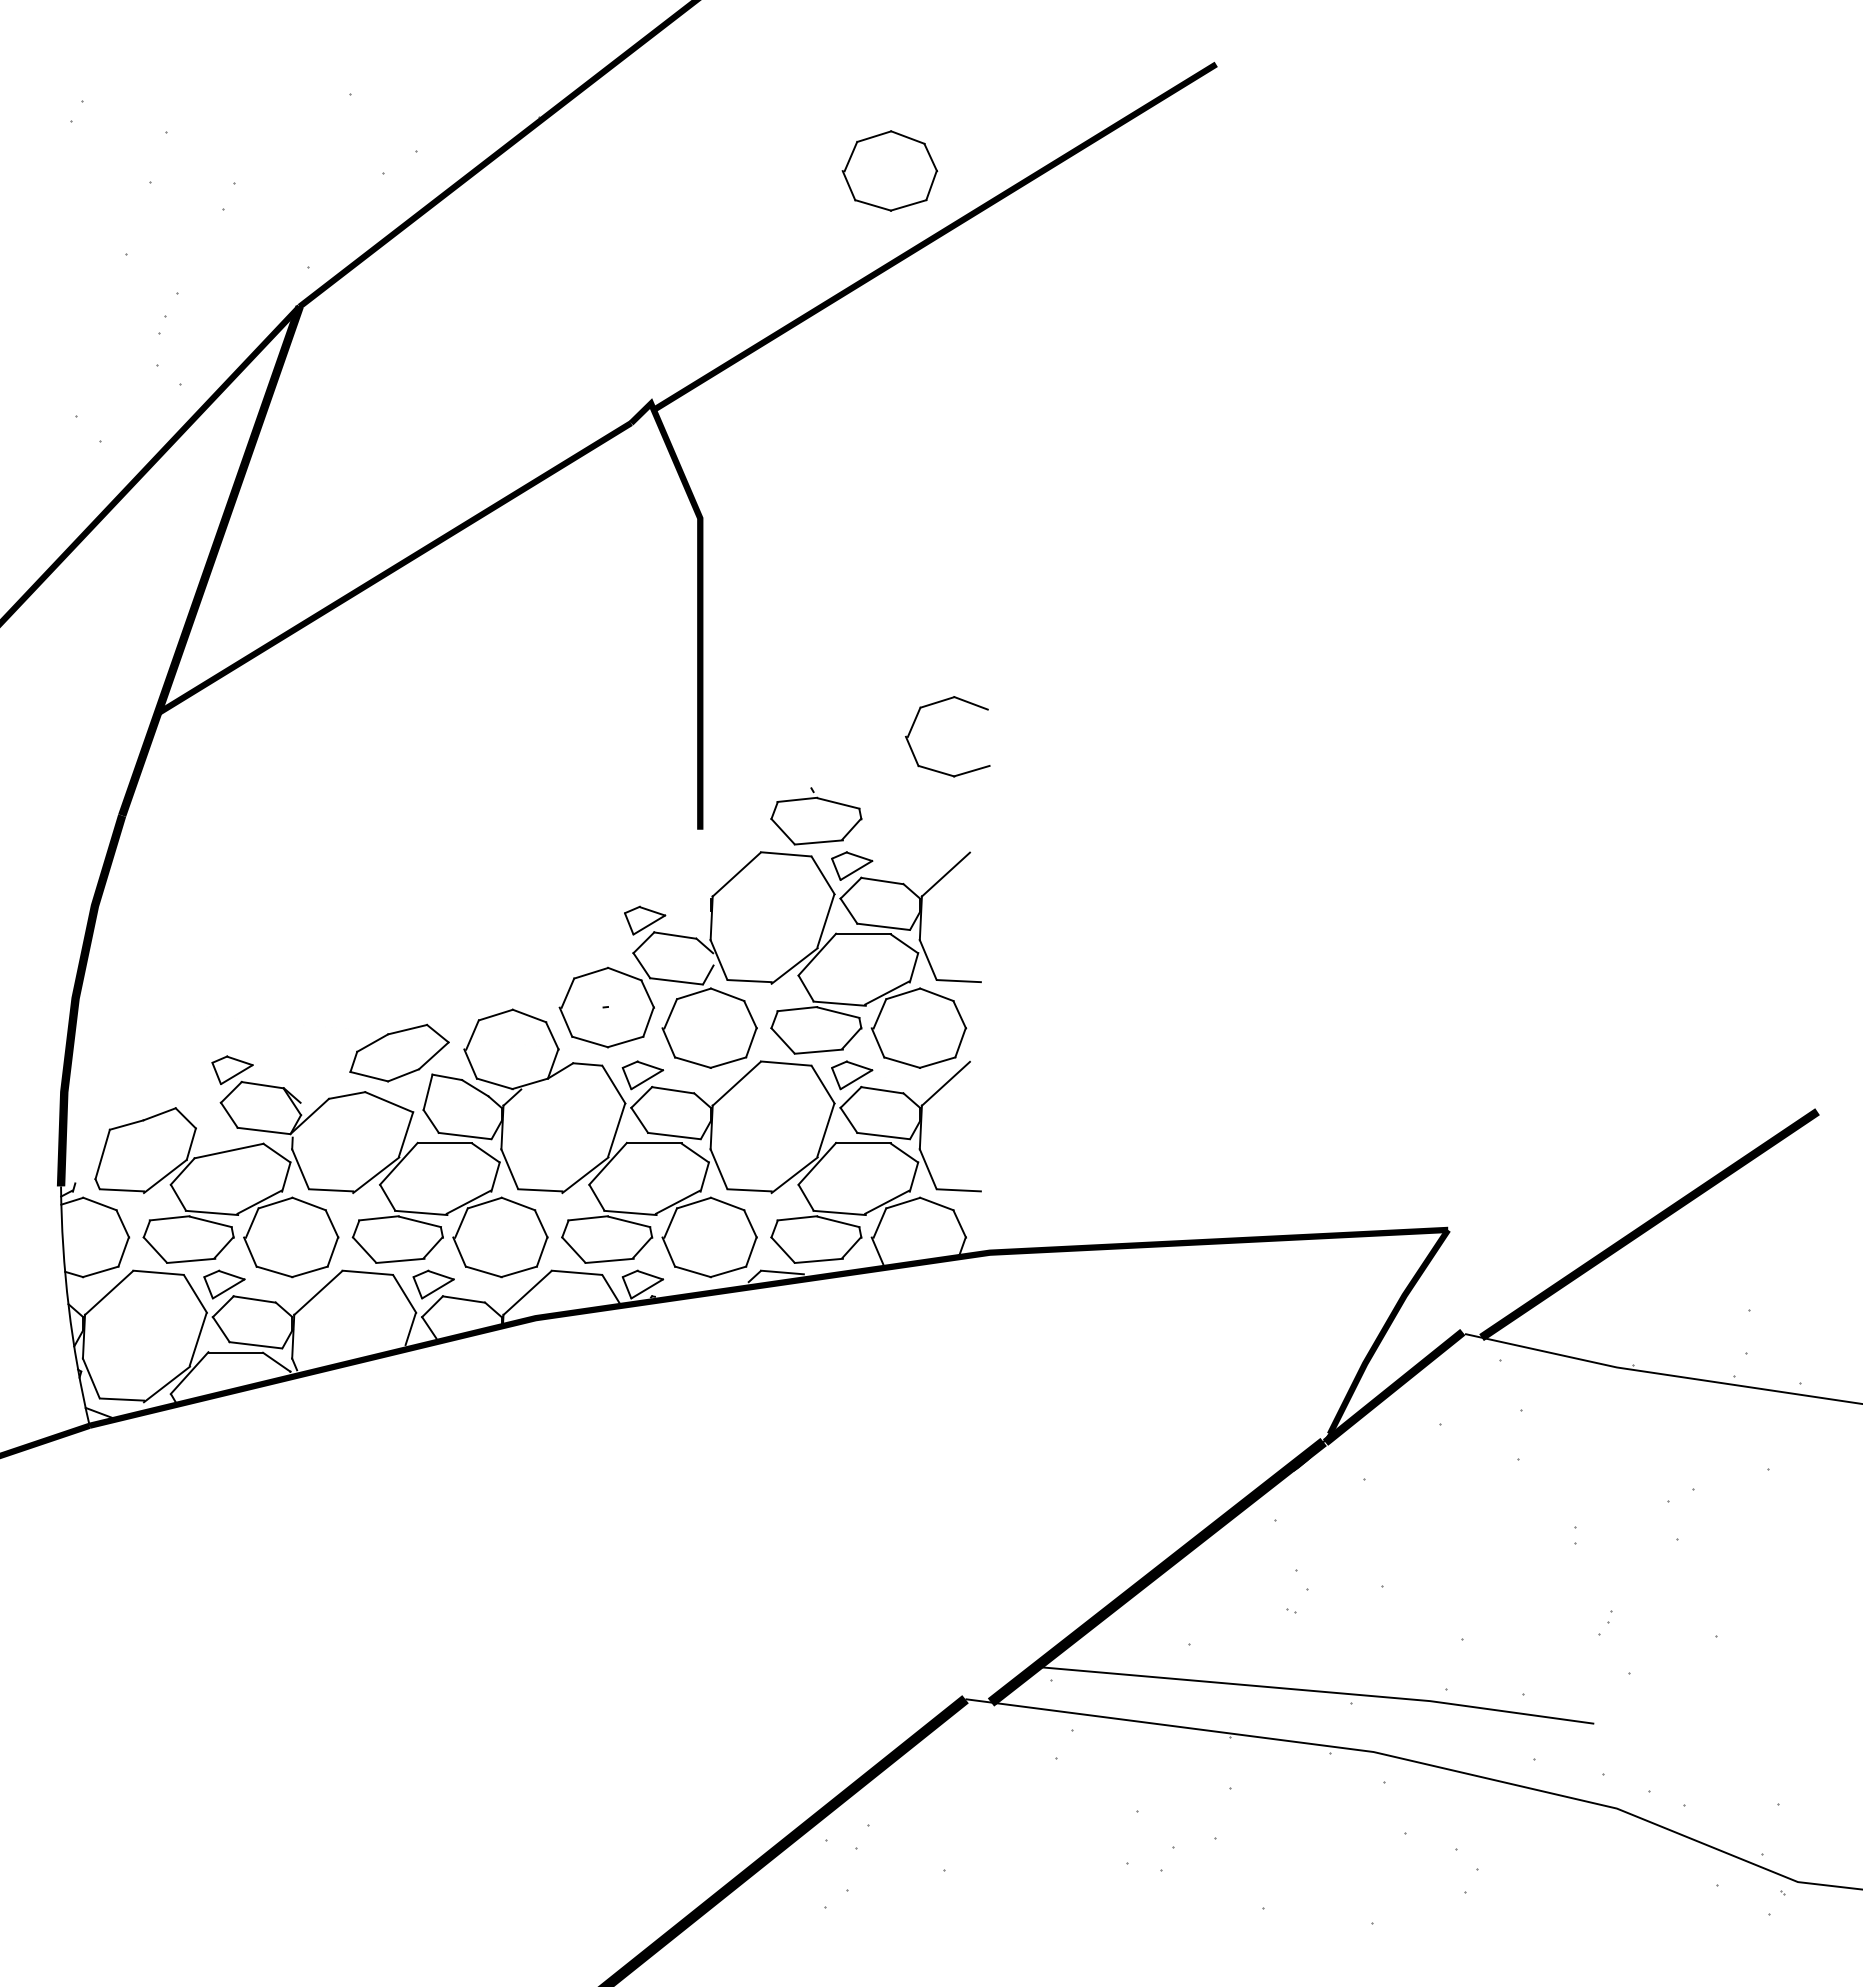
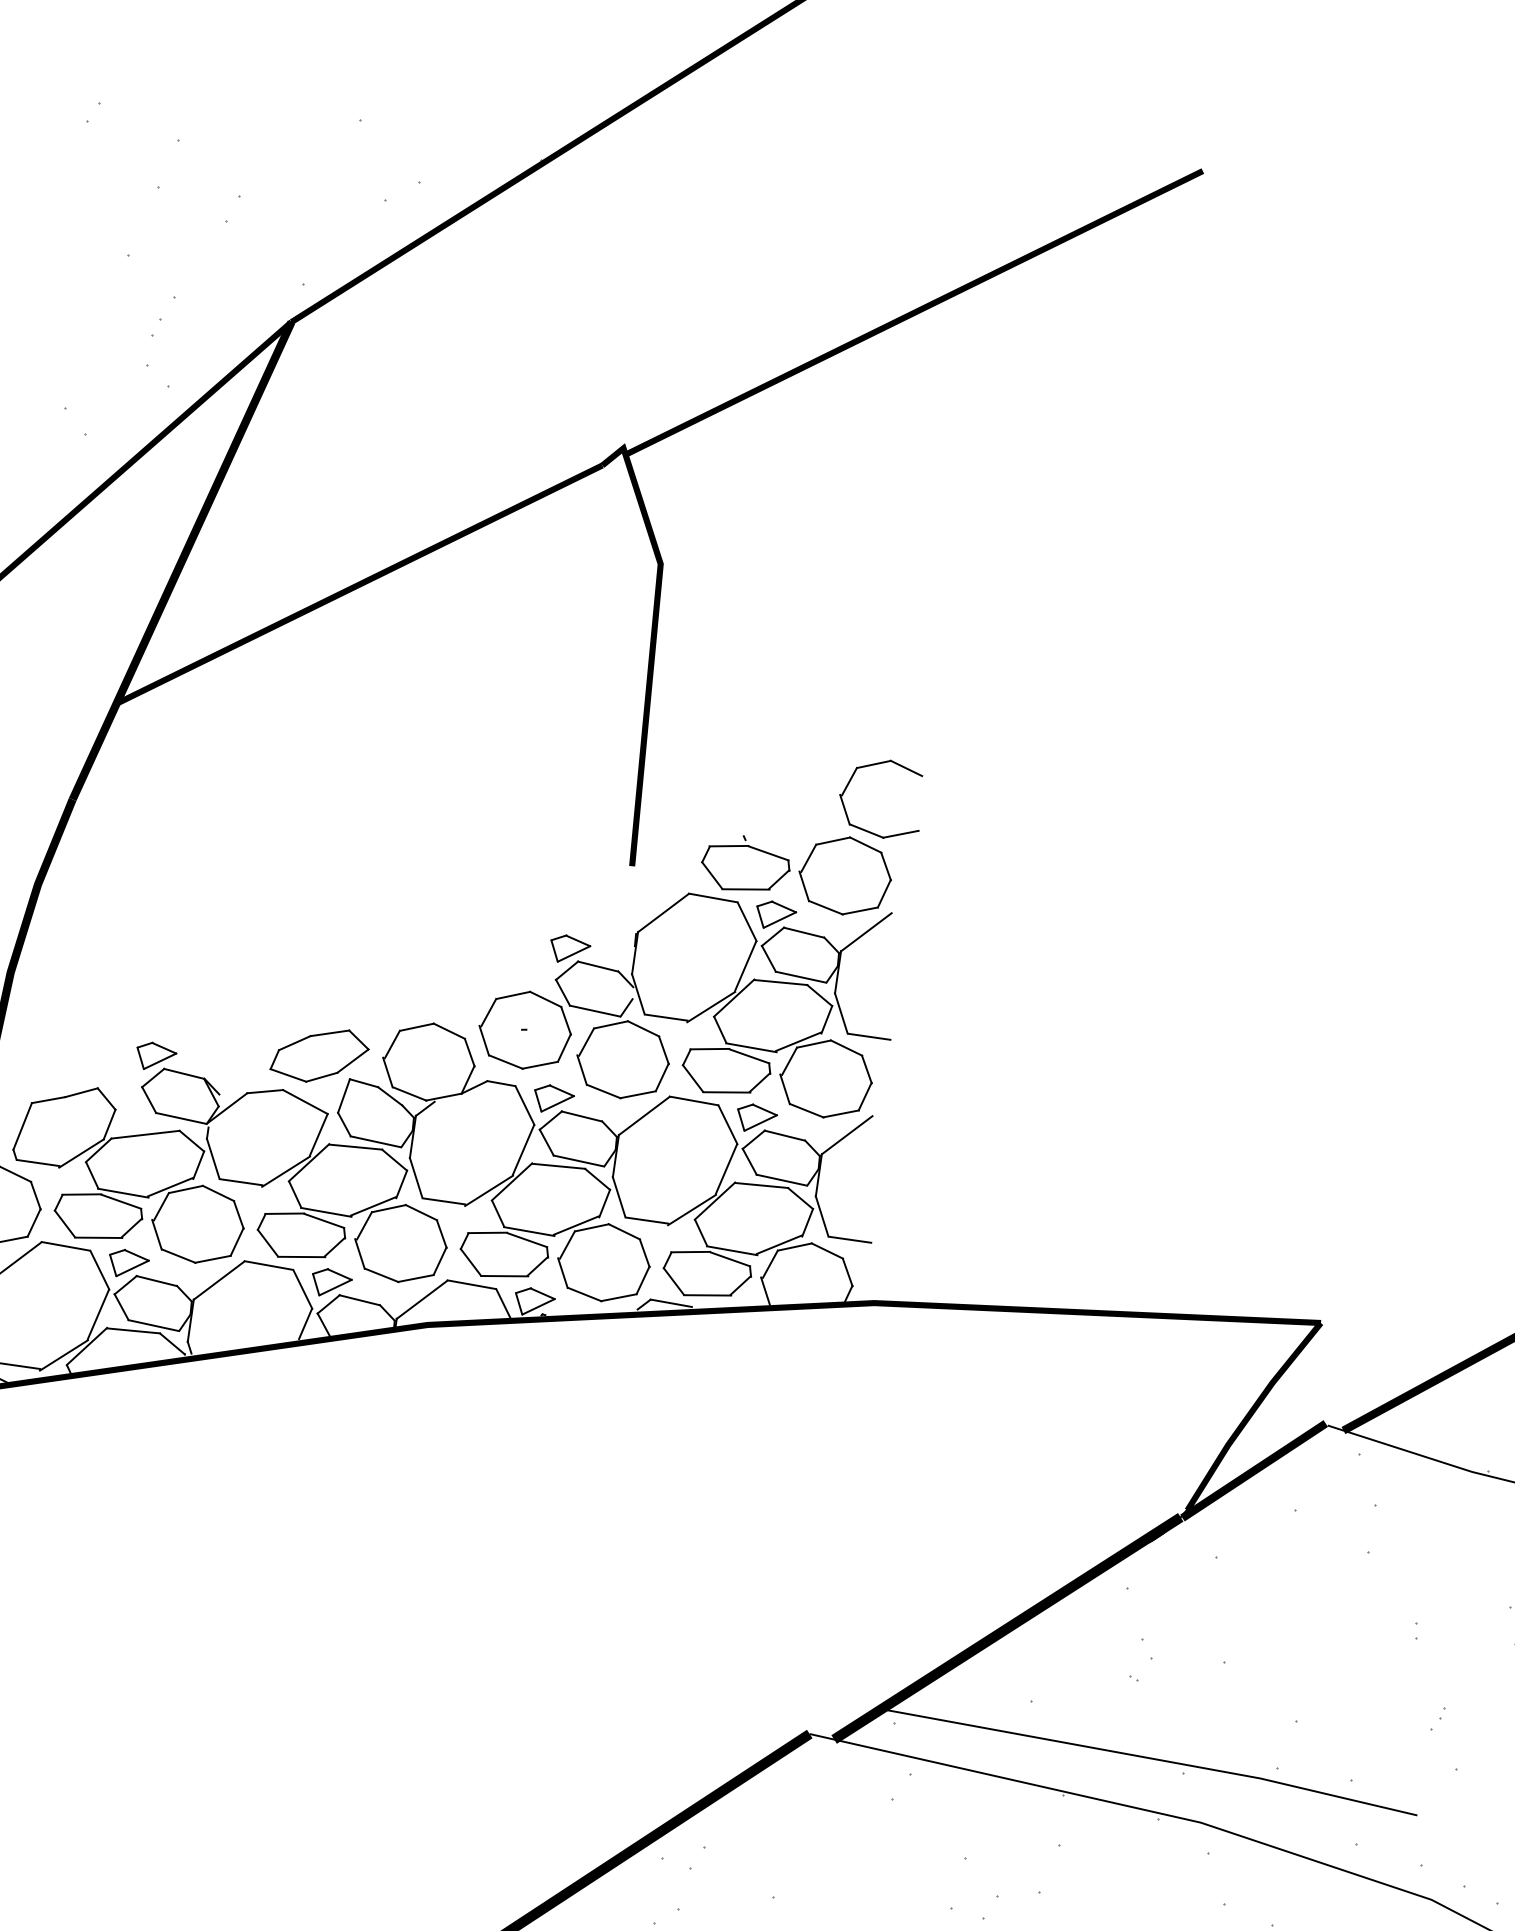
part: (889, 170) -> (844, 875), moved

